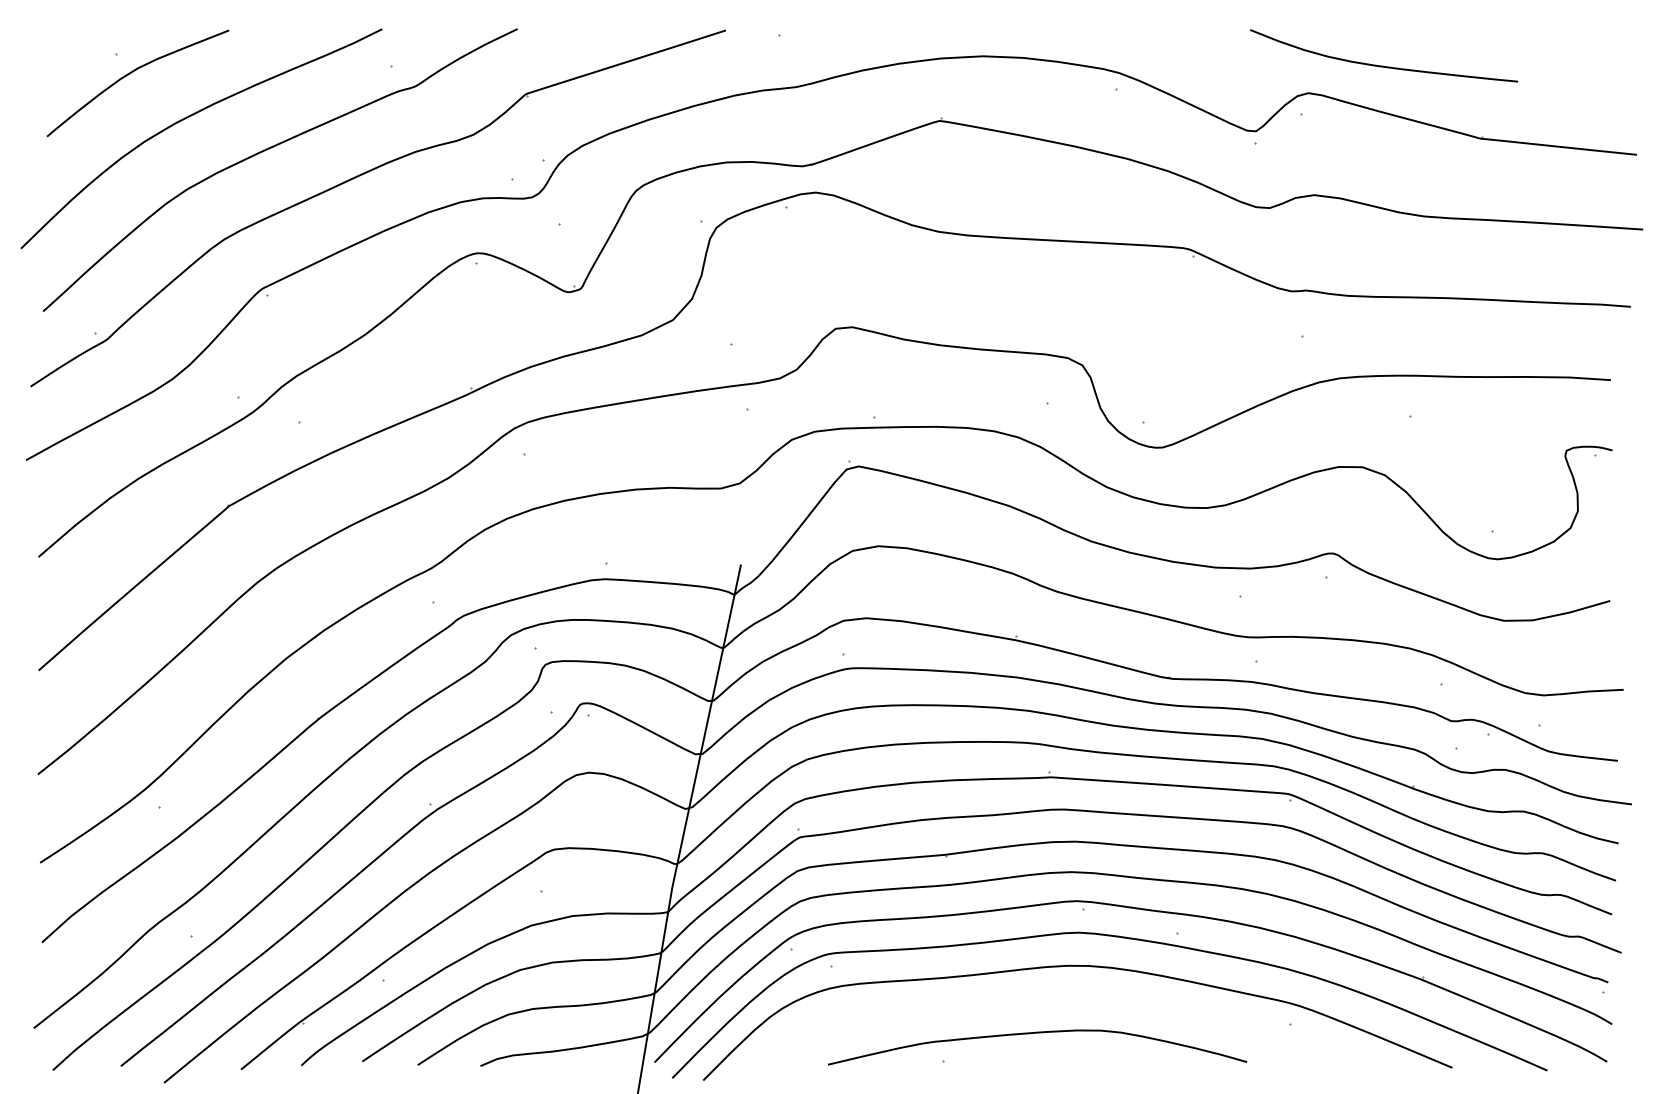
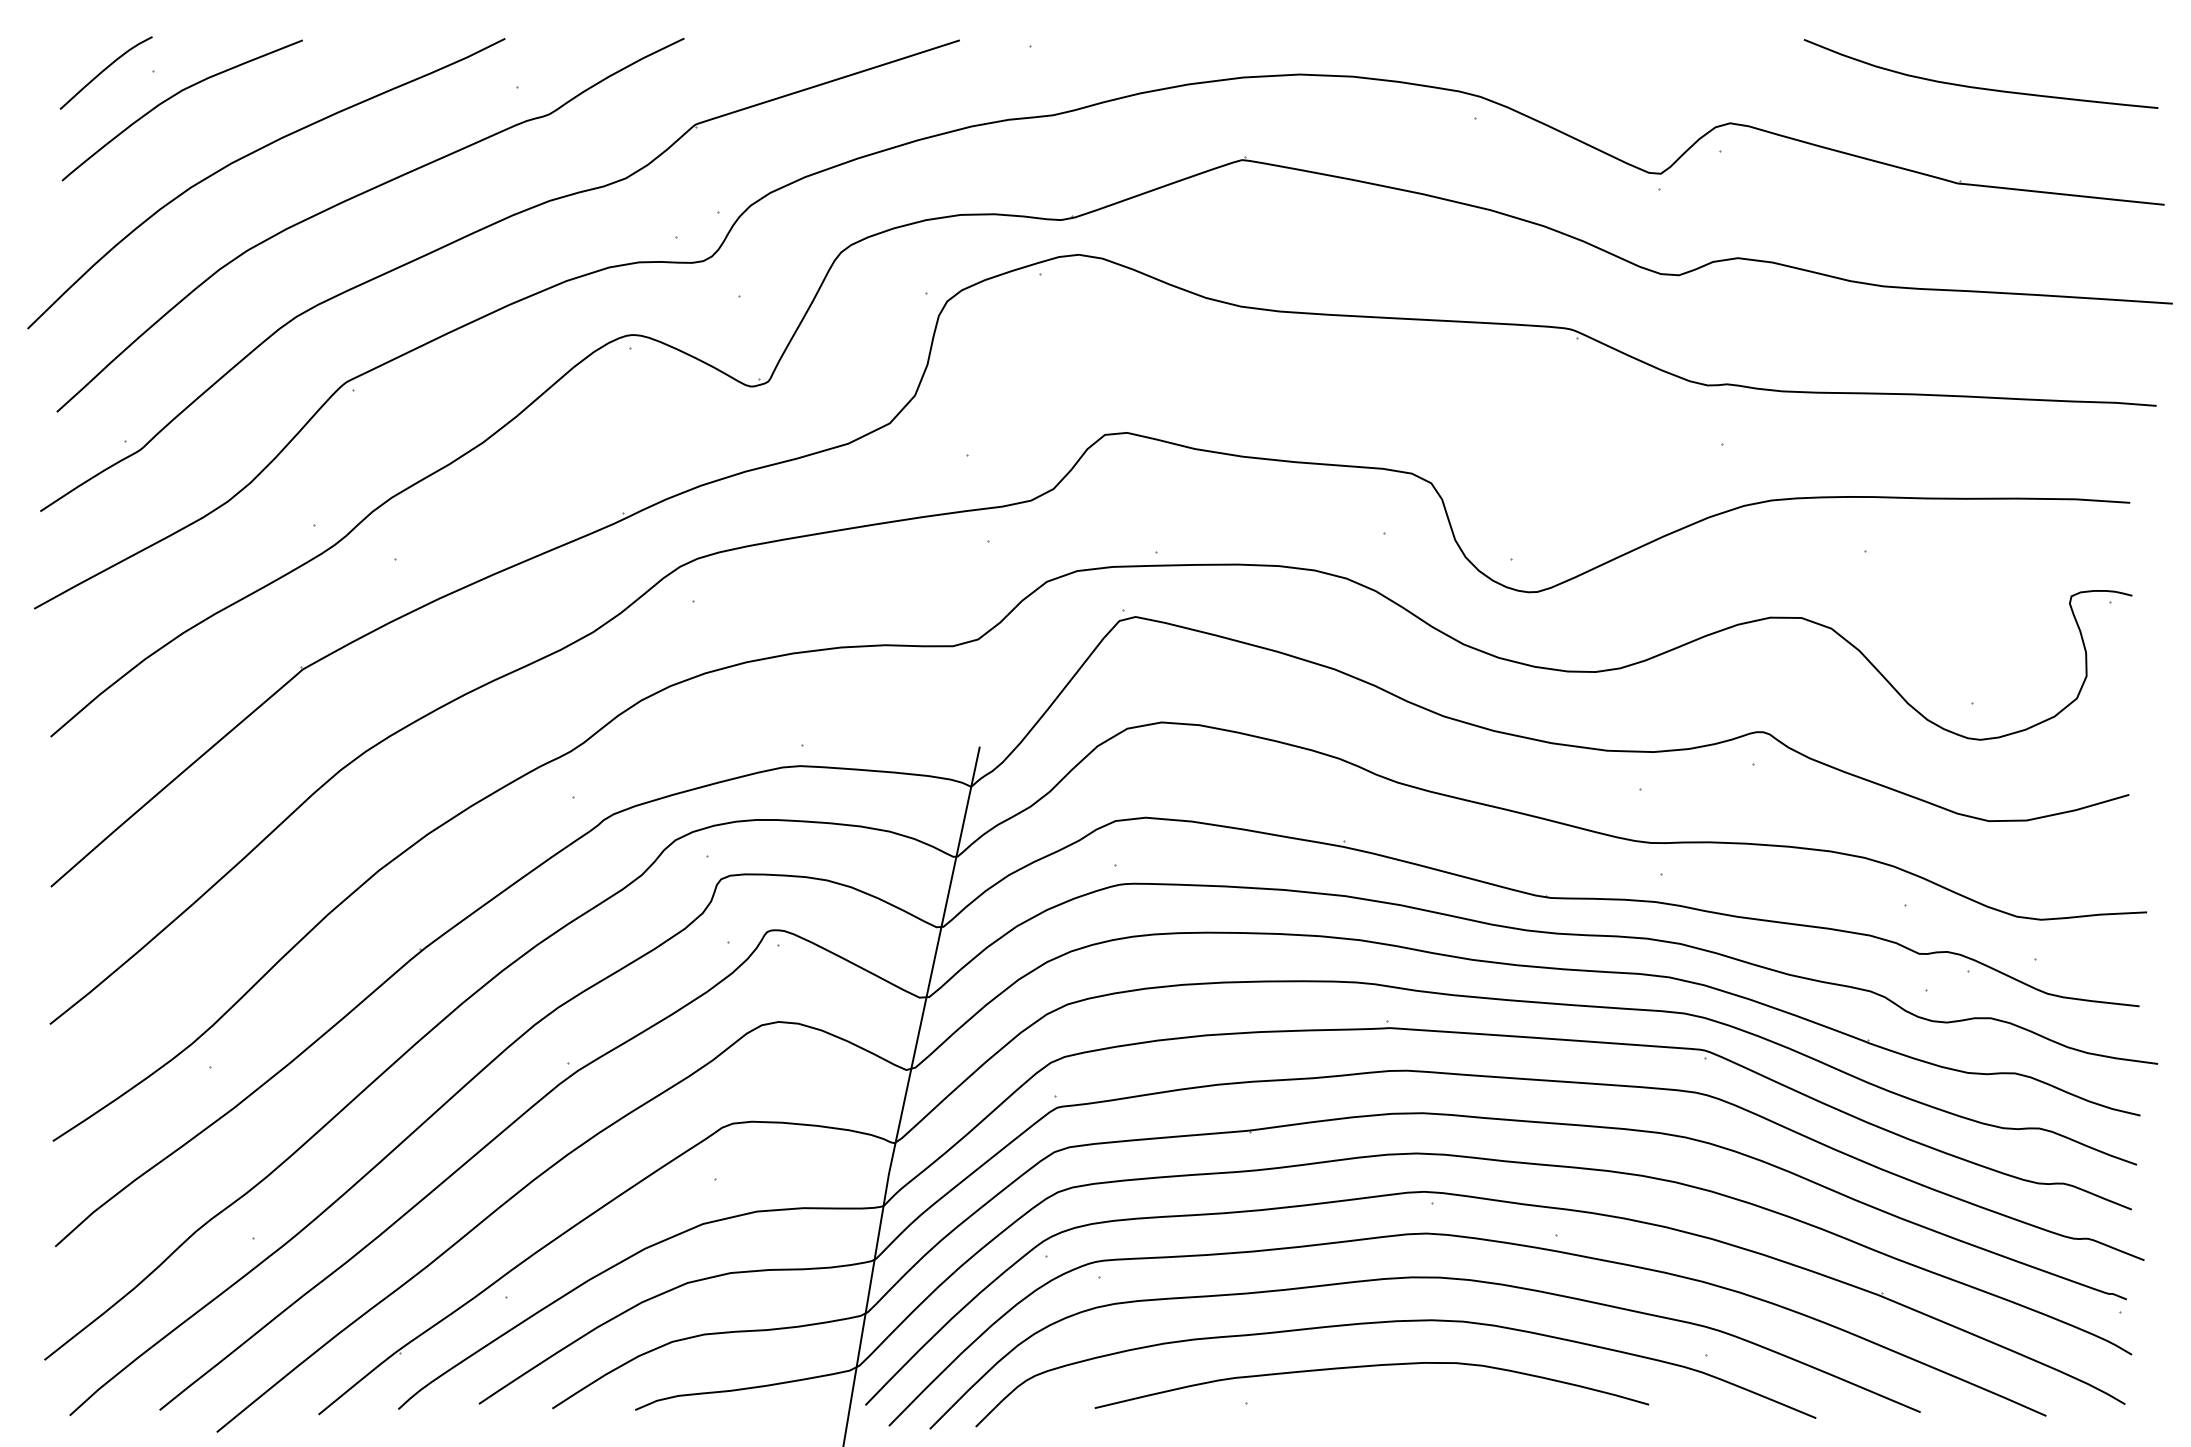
curve: (79, 53) -> (104, 70), added
curve: (1383, 65) -> (1980, 86), moved
curve: (1052, 1000) -> (1391, 1323), added

